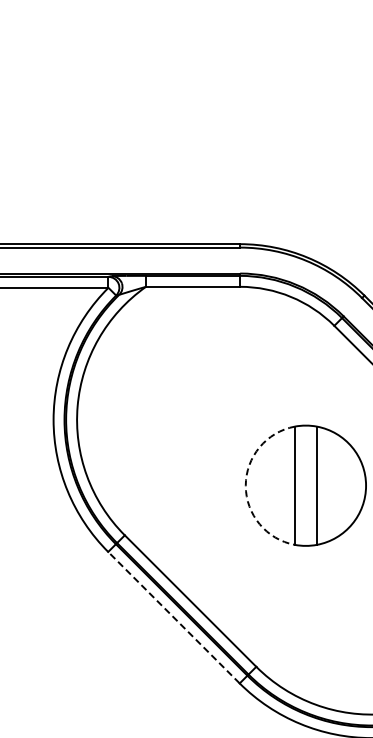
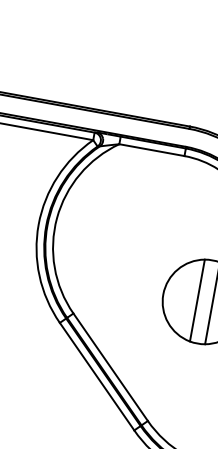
arc: (245, 485) -> (163, 294), dashed -> solid
line: (173, 617) -> (96, 376), dashed -> solid

